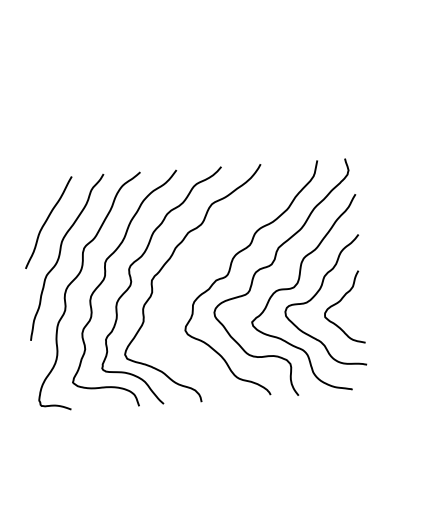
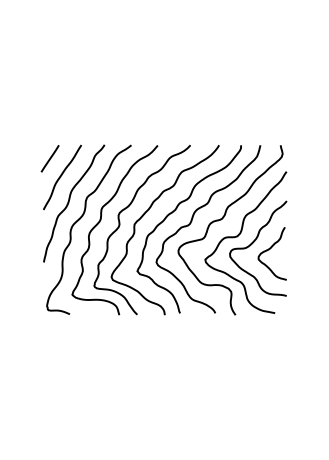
line: (29, 197) -> (49, 158), added
curve: (208, 257) -> (176, 210), added

